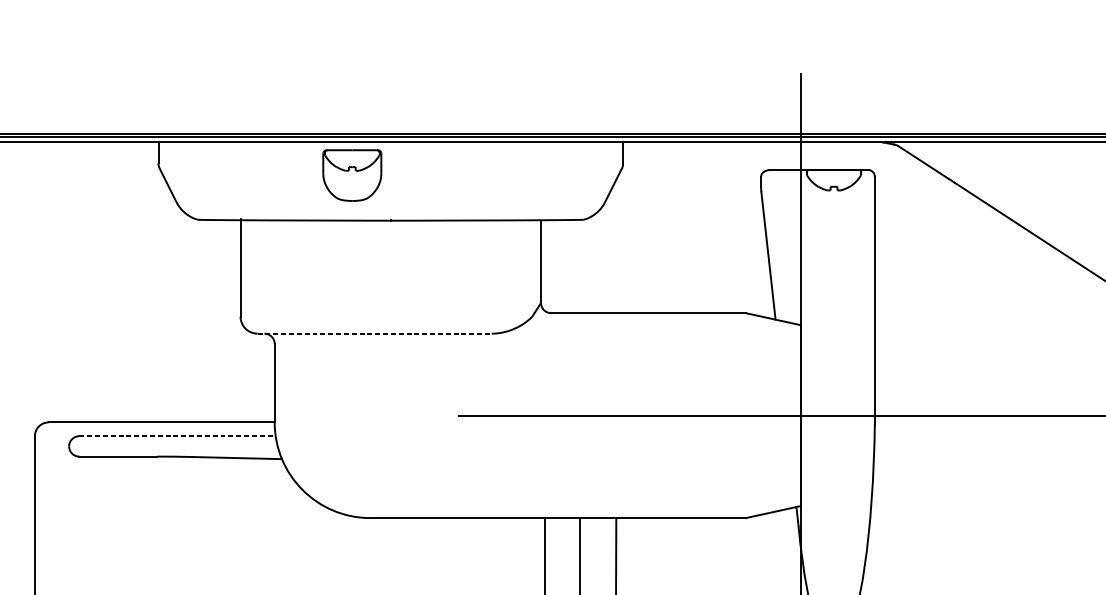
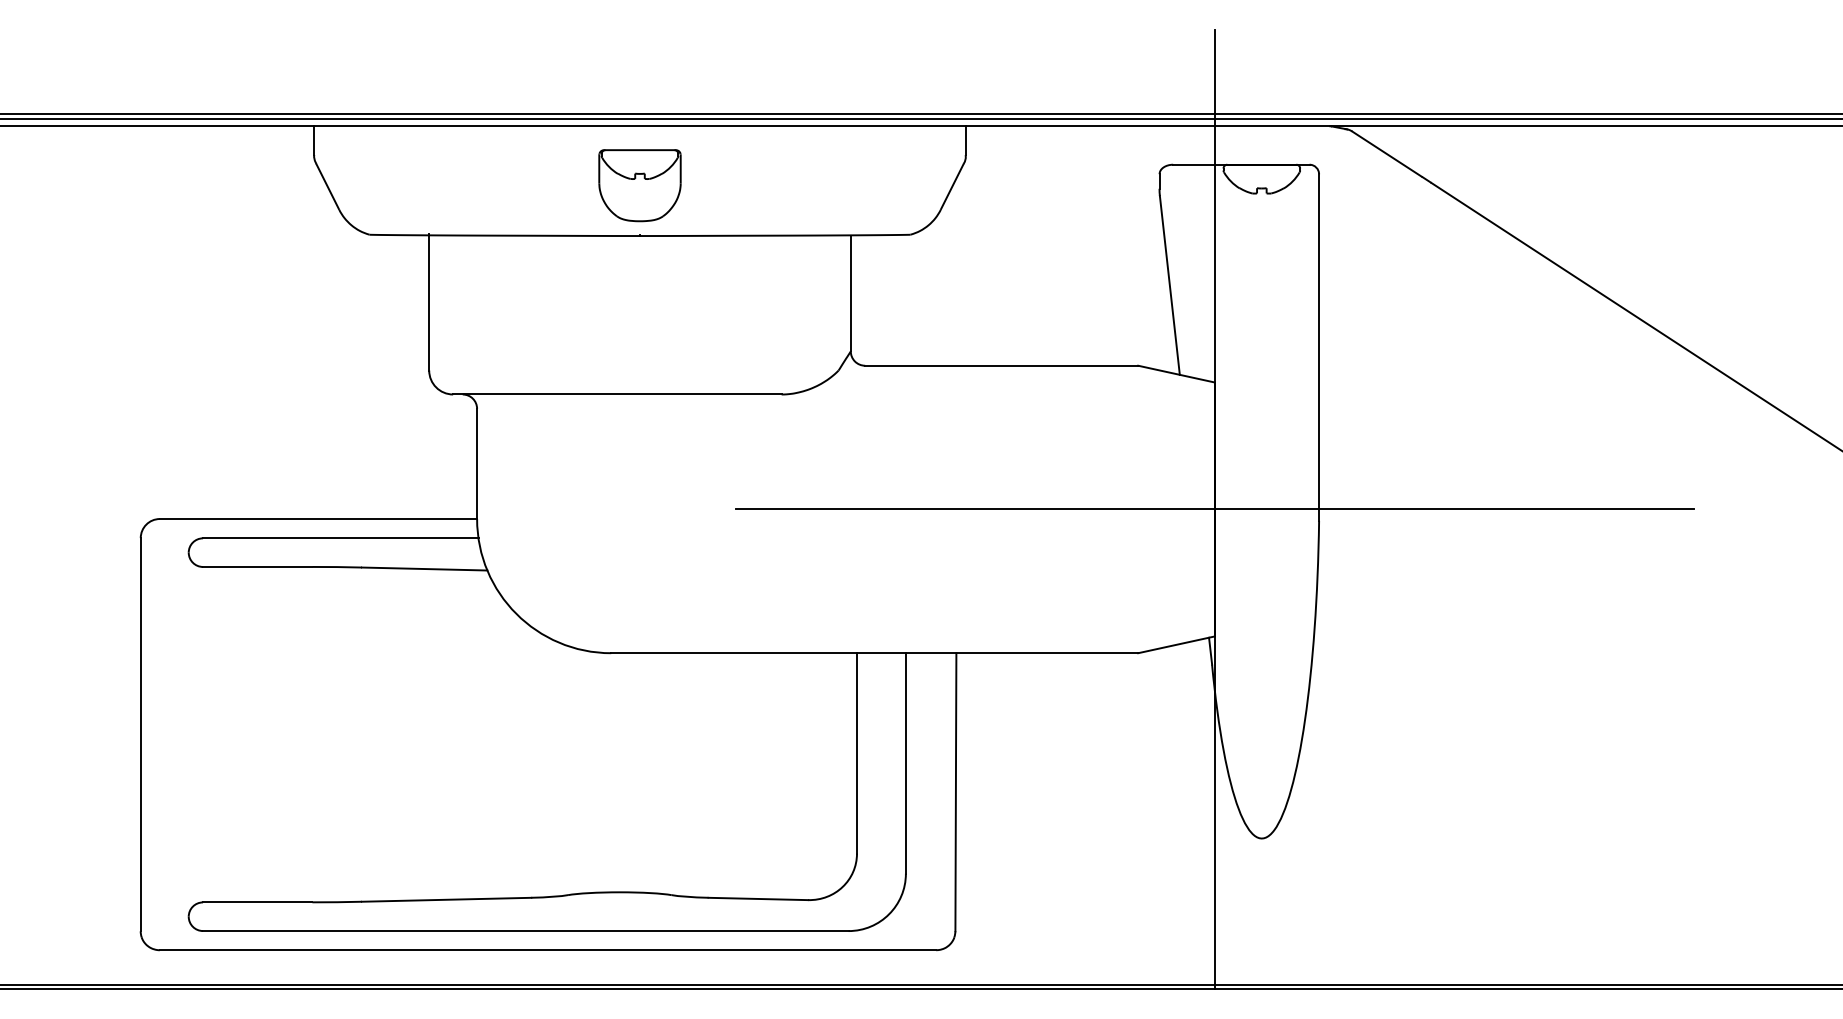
part: (351, 175) -> (639, 185), moved
line: (374, 333) -> (617, 394), dashed -> solid
line: (177, 436) -> (340, 538), dashed -> solid

